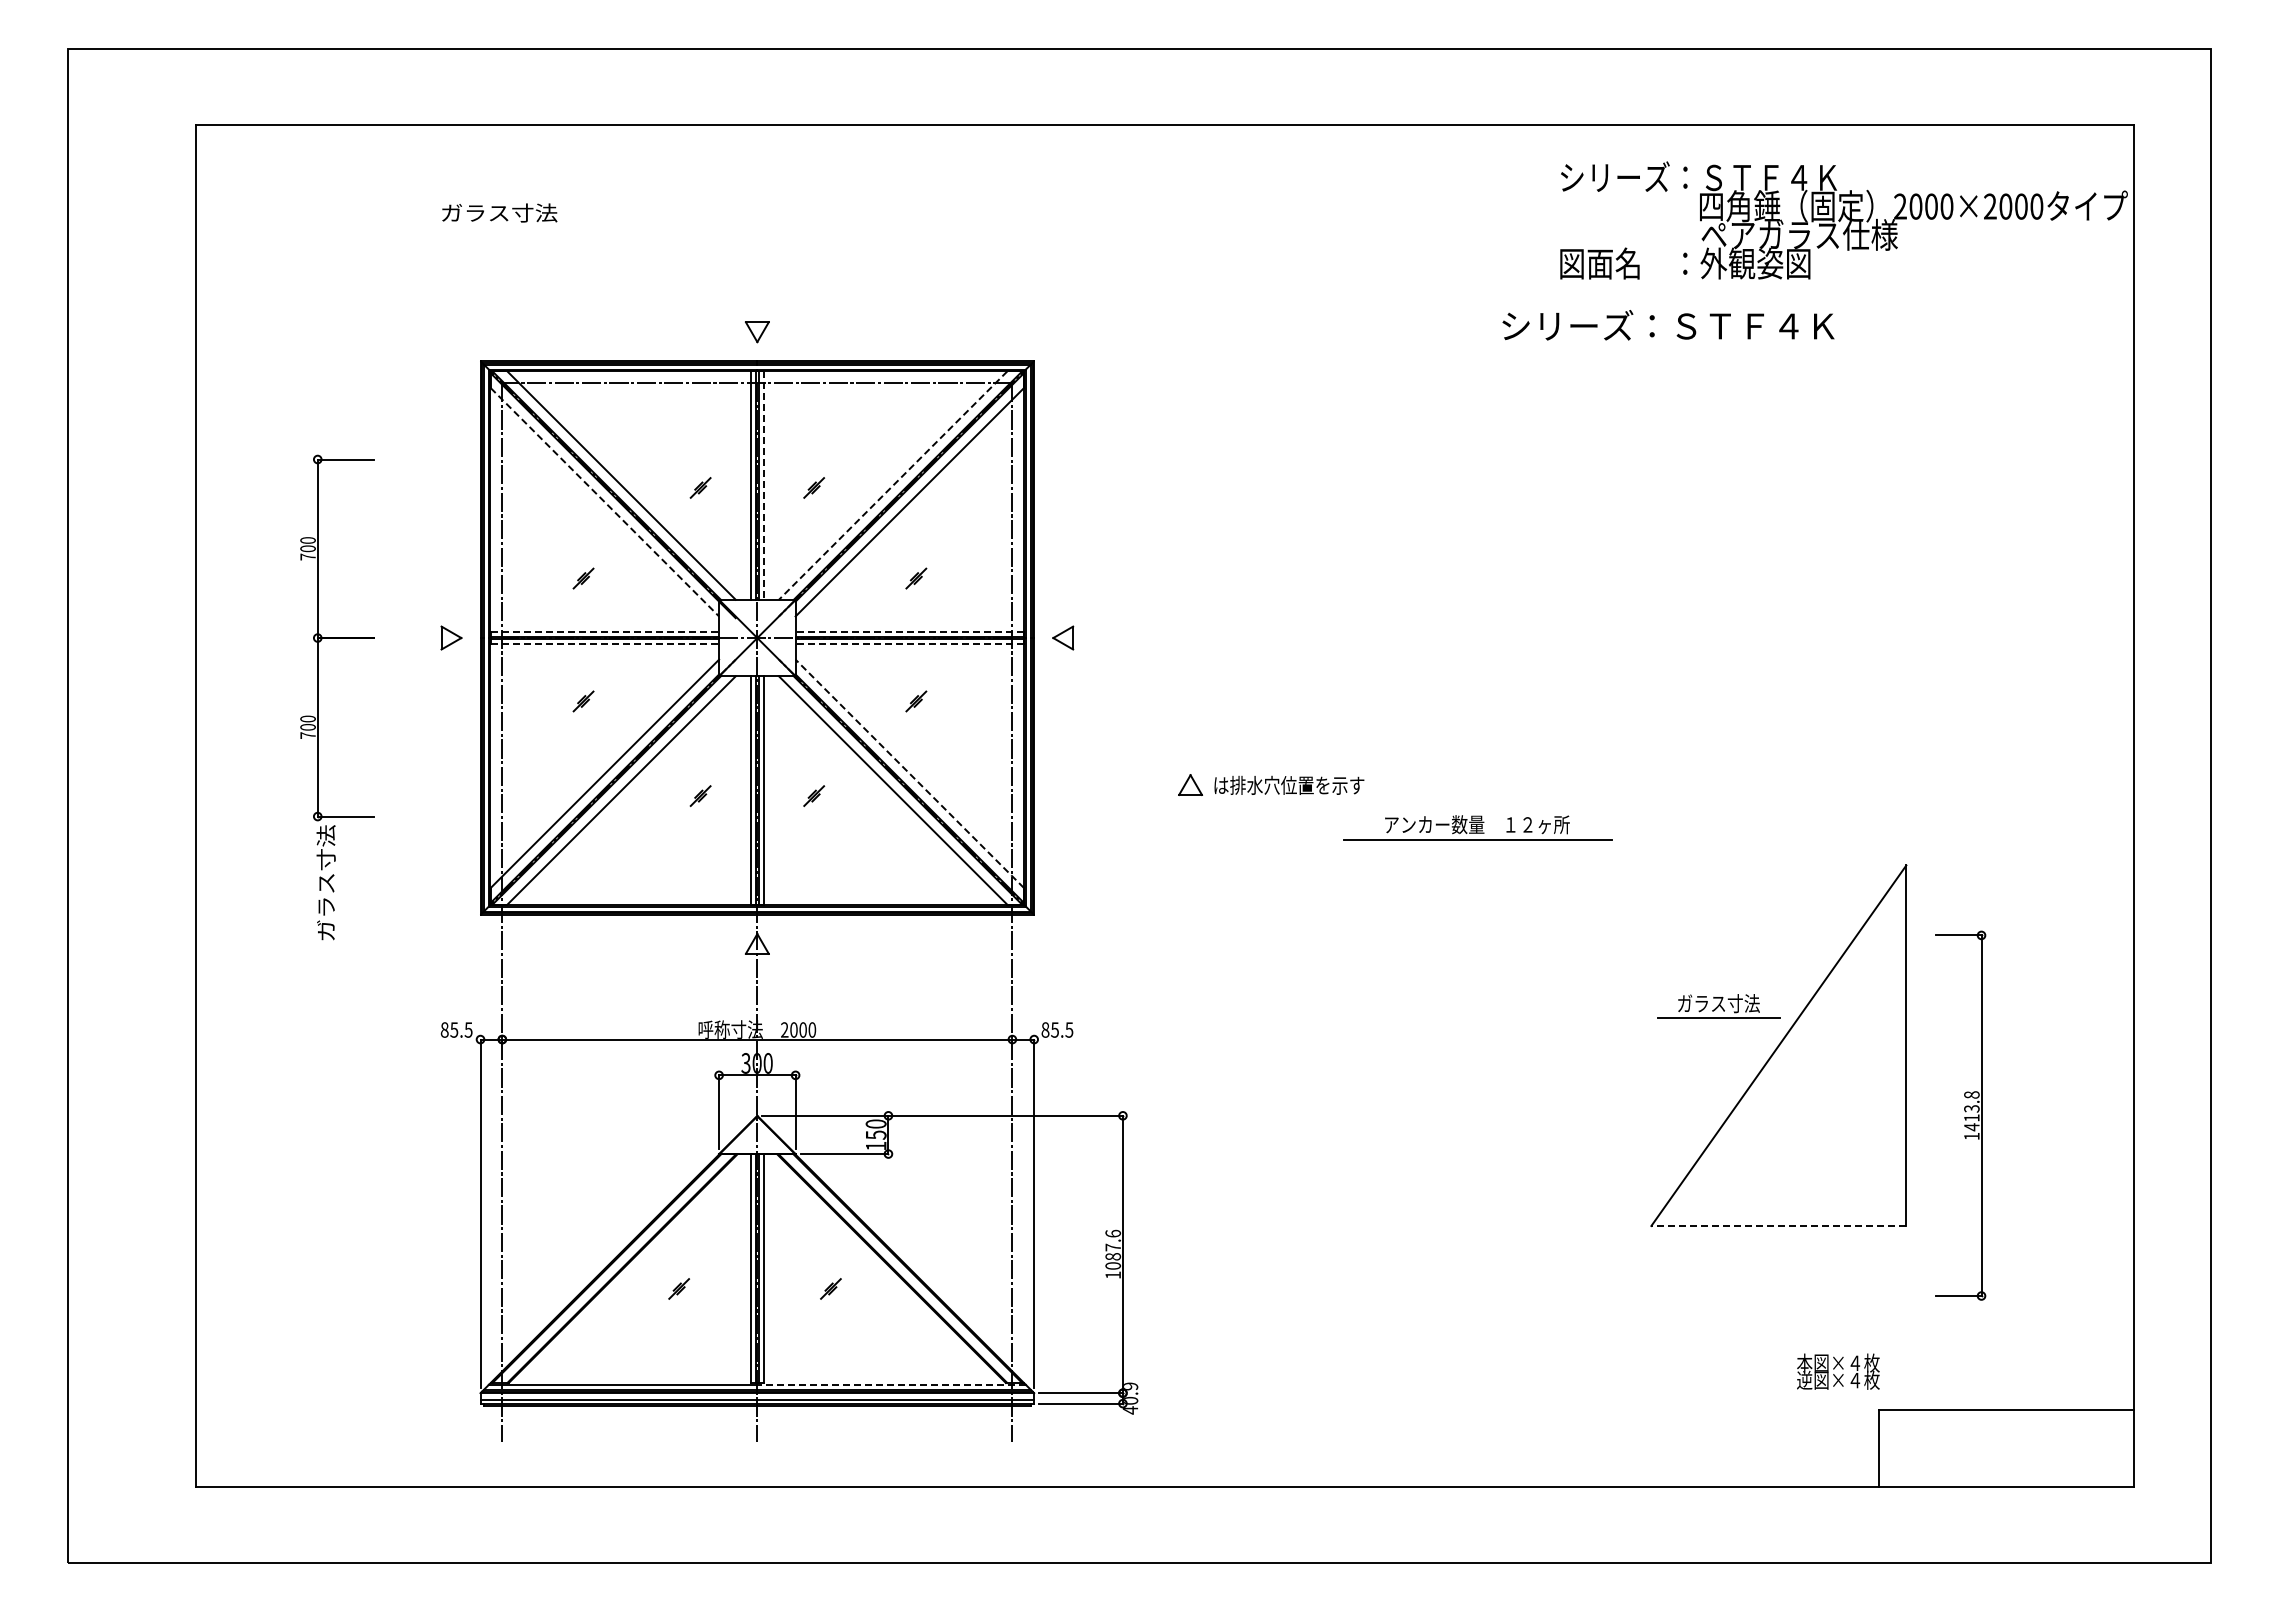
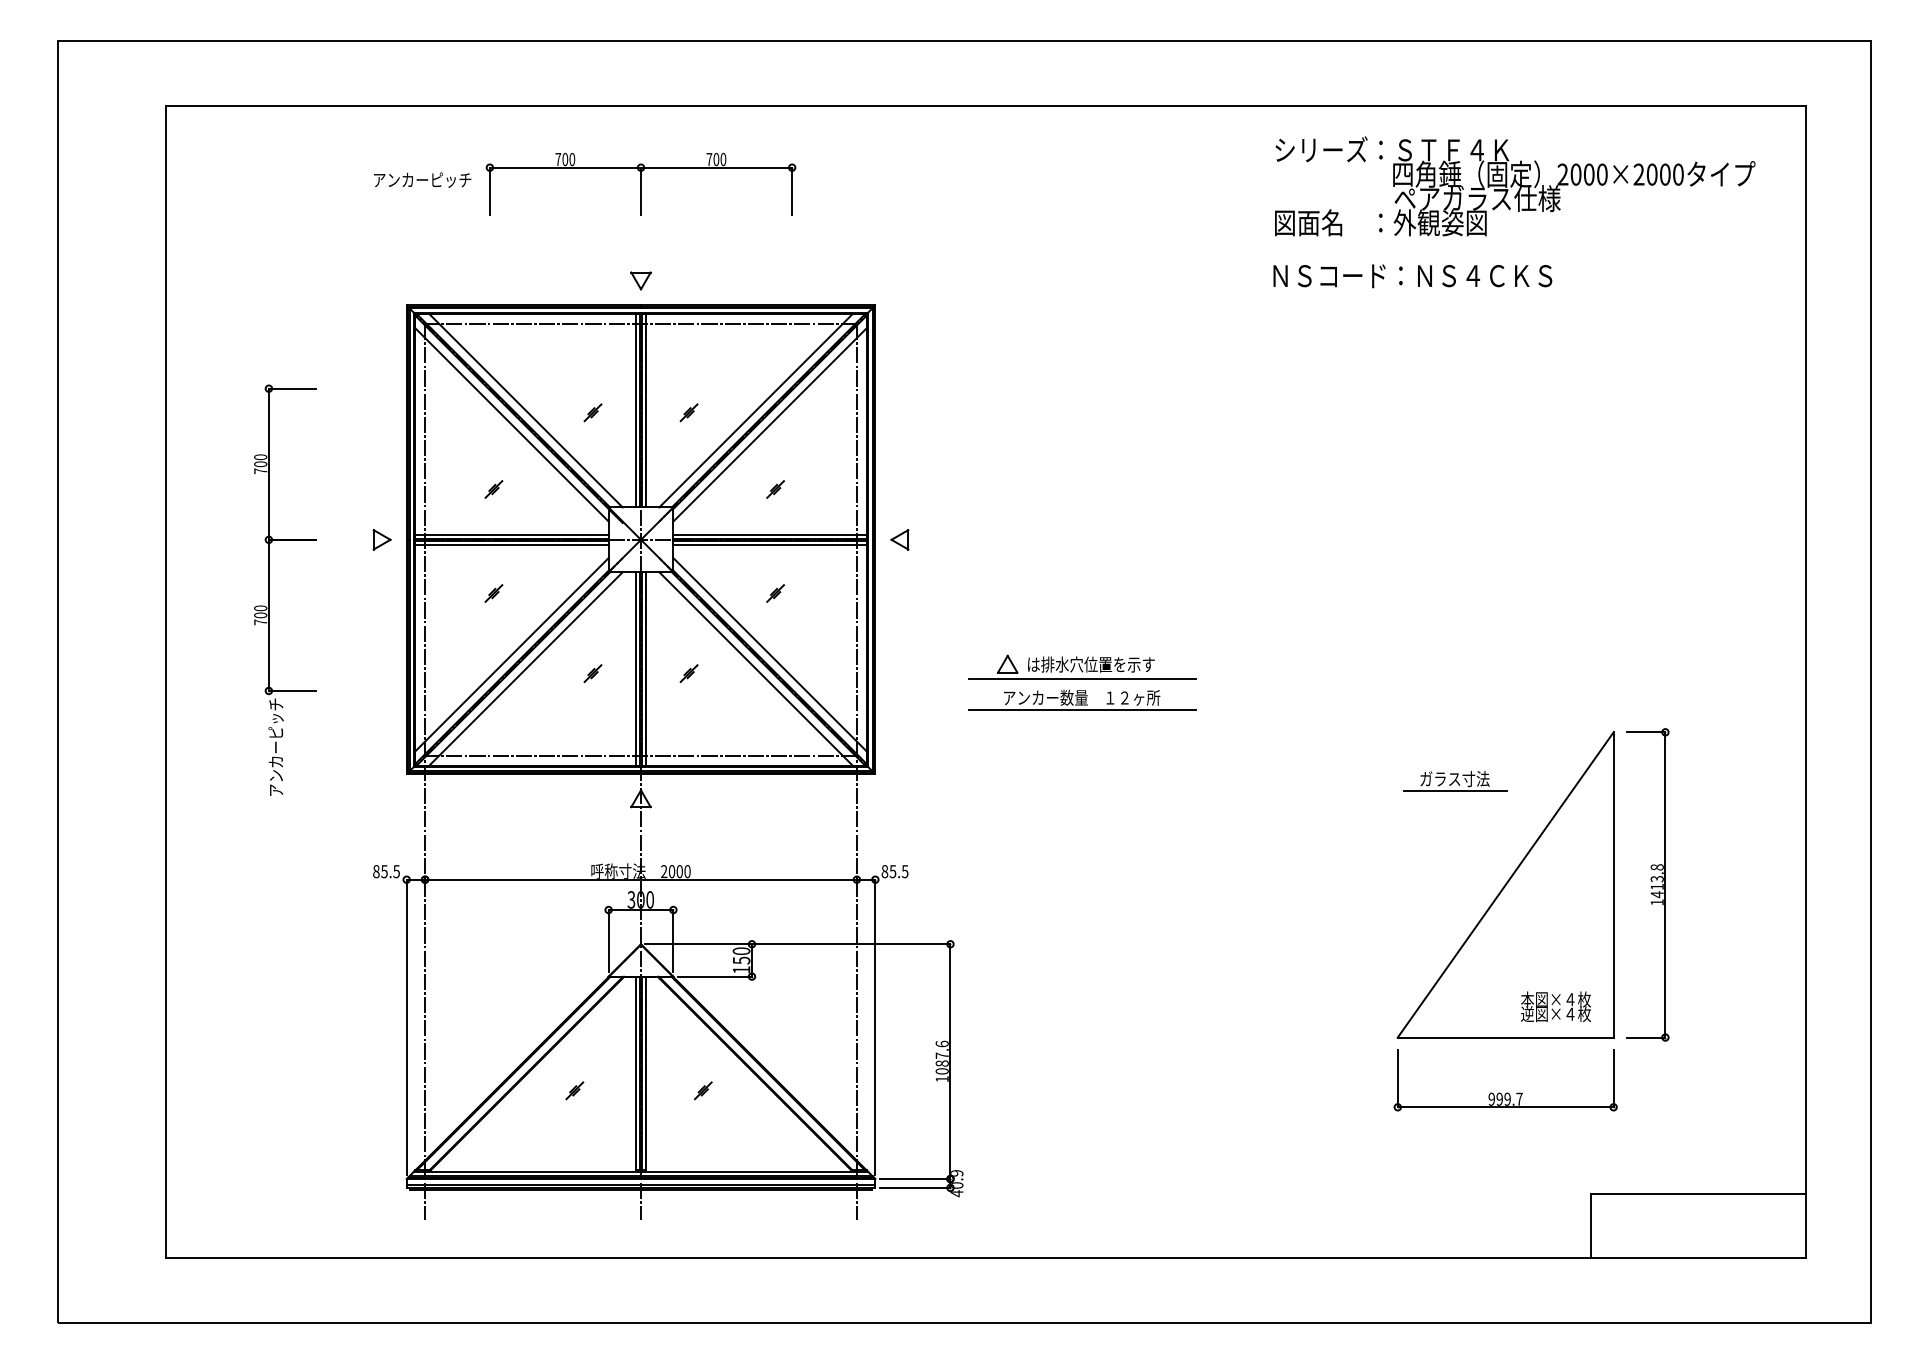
text: (499, 212) -> (422, 179), ガラス寸法 -> アンカーピッチ
part: (757, 217) -> (641, 183), added
text: (1843, 220) -> (1514, 186), moved
text: (1668, 325) -> (1412, 275), シリーズ：ＳＴＦ４Ｋ -> ＮＳコード：ＮＳ４ＣＫＳ
line: (892, 485) -> (755, 410), dashed -> solid
line: (763, 486) -> (646, 411), dashed -> solid
line: (605, 502) -> (512, 425), dashed -> solid
line: (605, 631) -> (512, 534), dashed -> solid
line: (909, 631) -> (769, 534), dashed -> solid
line: (605, 644) -> (512, 545), dashed -> solid
line: (909, 644) -> (769, 545), dashed -> solid
line: (909, 773) -> (769, 654), dashed -> solid
line: (1278, 802) -> (1082, 679), added
part: (1477, 827) -> (1082, 700), moved
text: (325, 882) -> (275, 746), ガラス寸法 -> アンカーピッチ
line: (757, 893) -> (641, 756), added
part: (1718, 1006) -> (1454, 781), moved
part: (1960, 1115) -> (1647, 884), moved
line: (1778, 1226) -> (1505, 1037), dashed -> solid
part: (1779, 1291) -> (1506, 1092), added
text: (1838, 1371) -> (1556, 1006), moved
line: (891, 1384) -> (754, 1171), dashed -> solid

